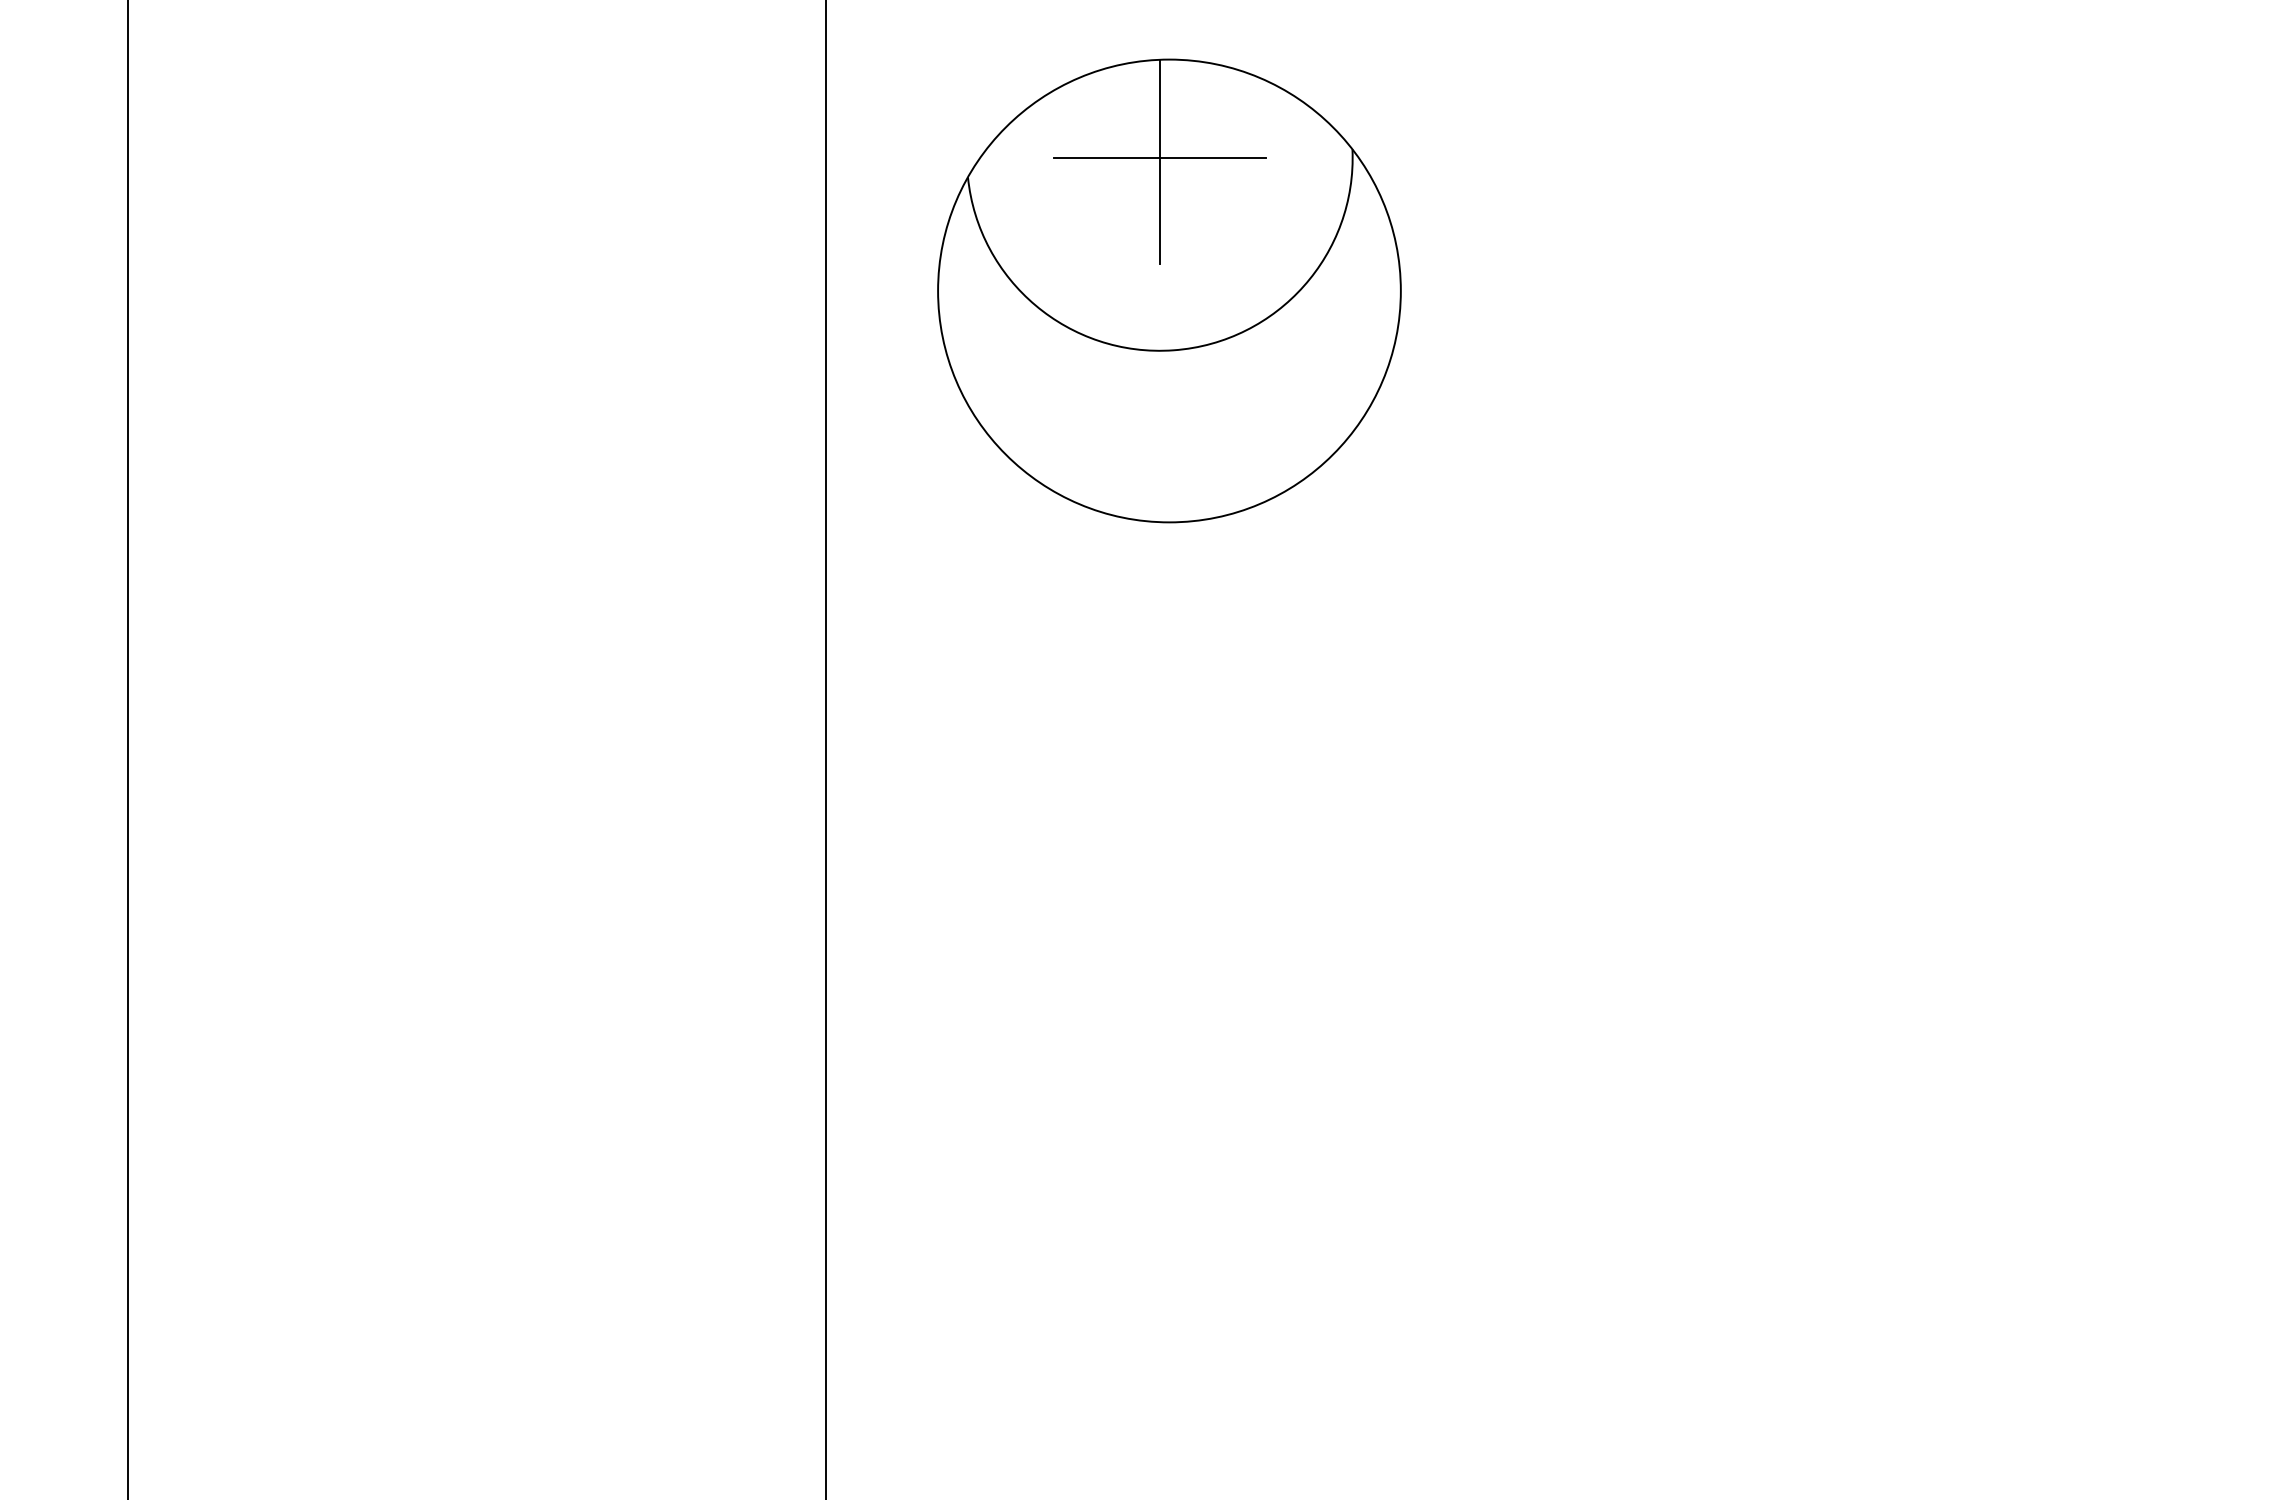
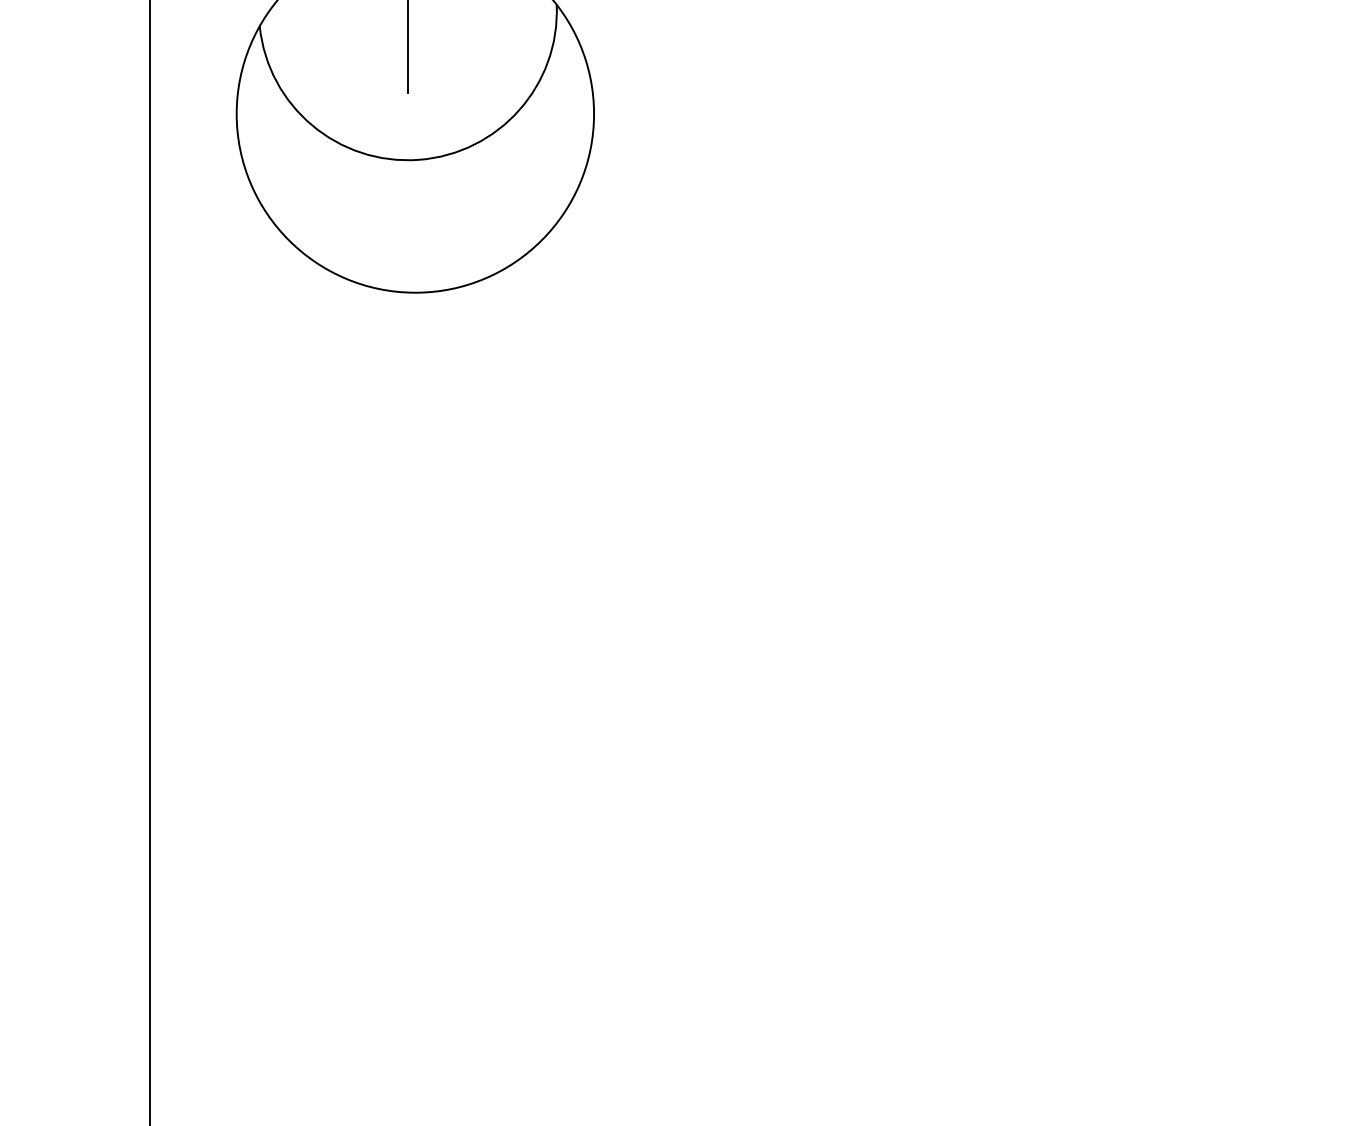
line: (1159, 157) -> (407, 10), removed

